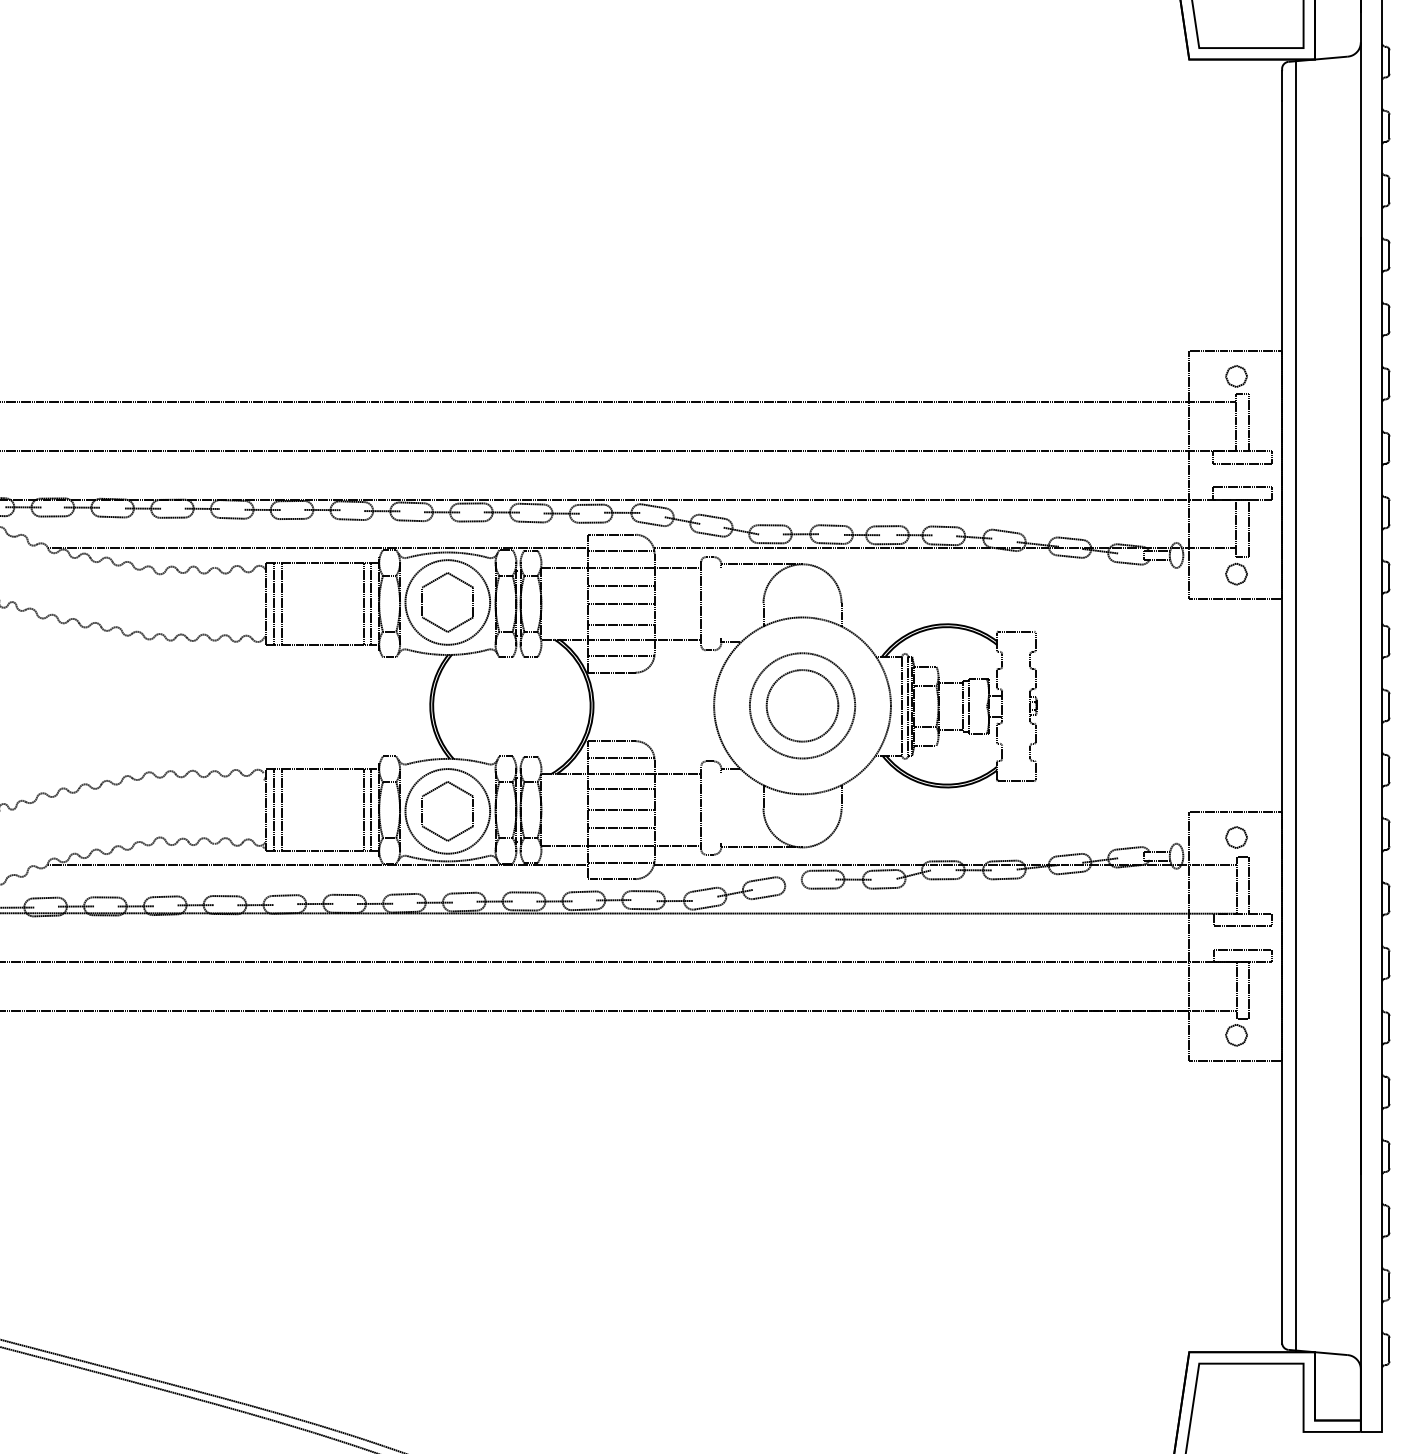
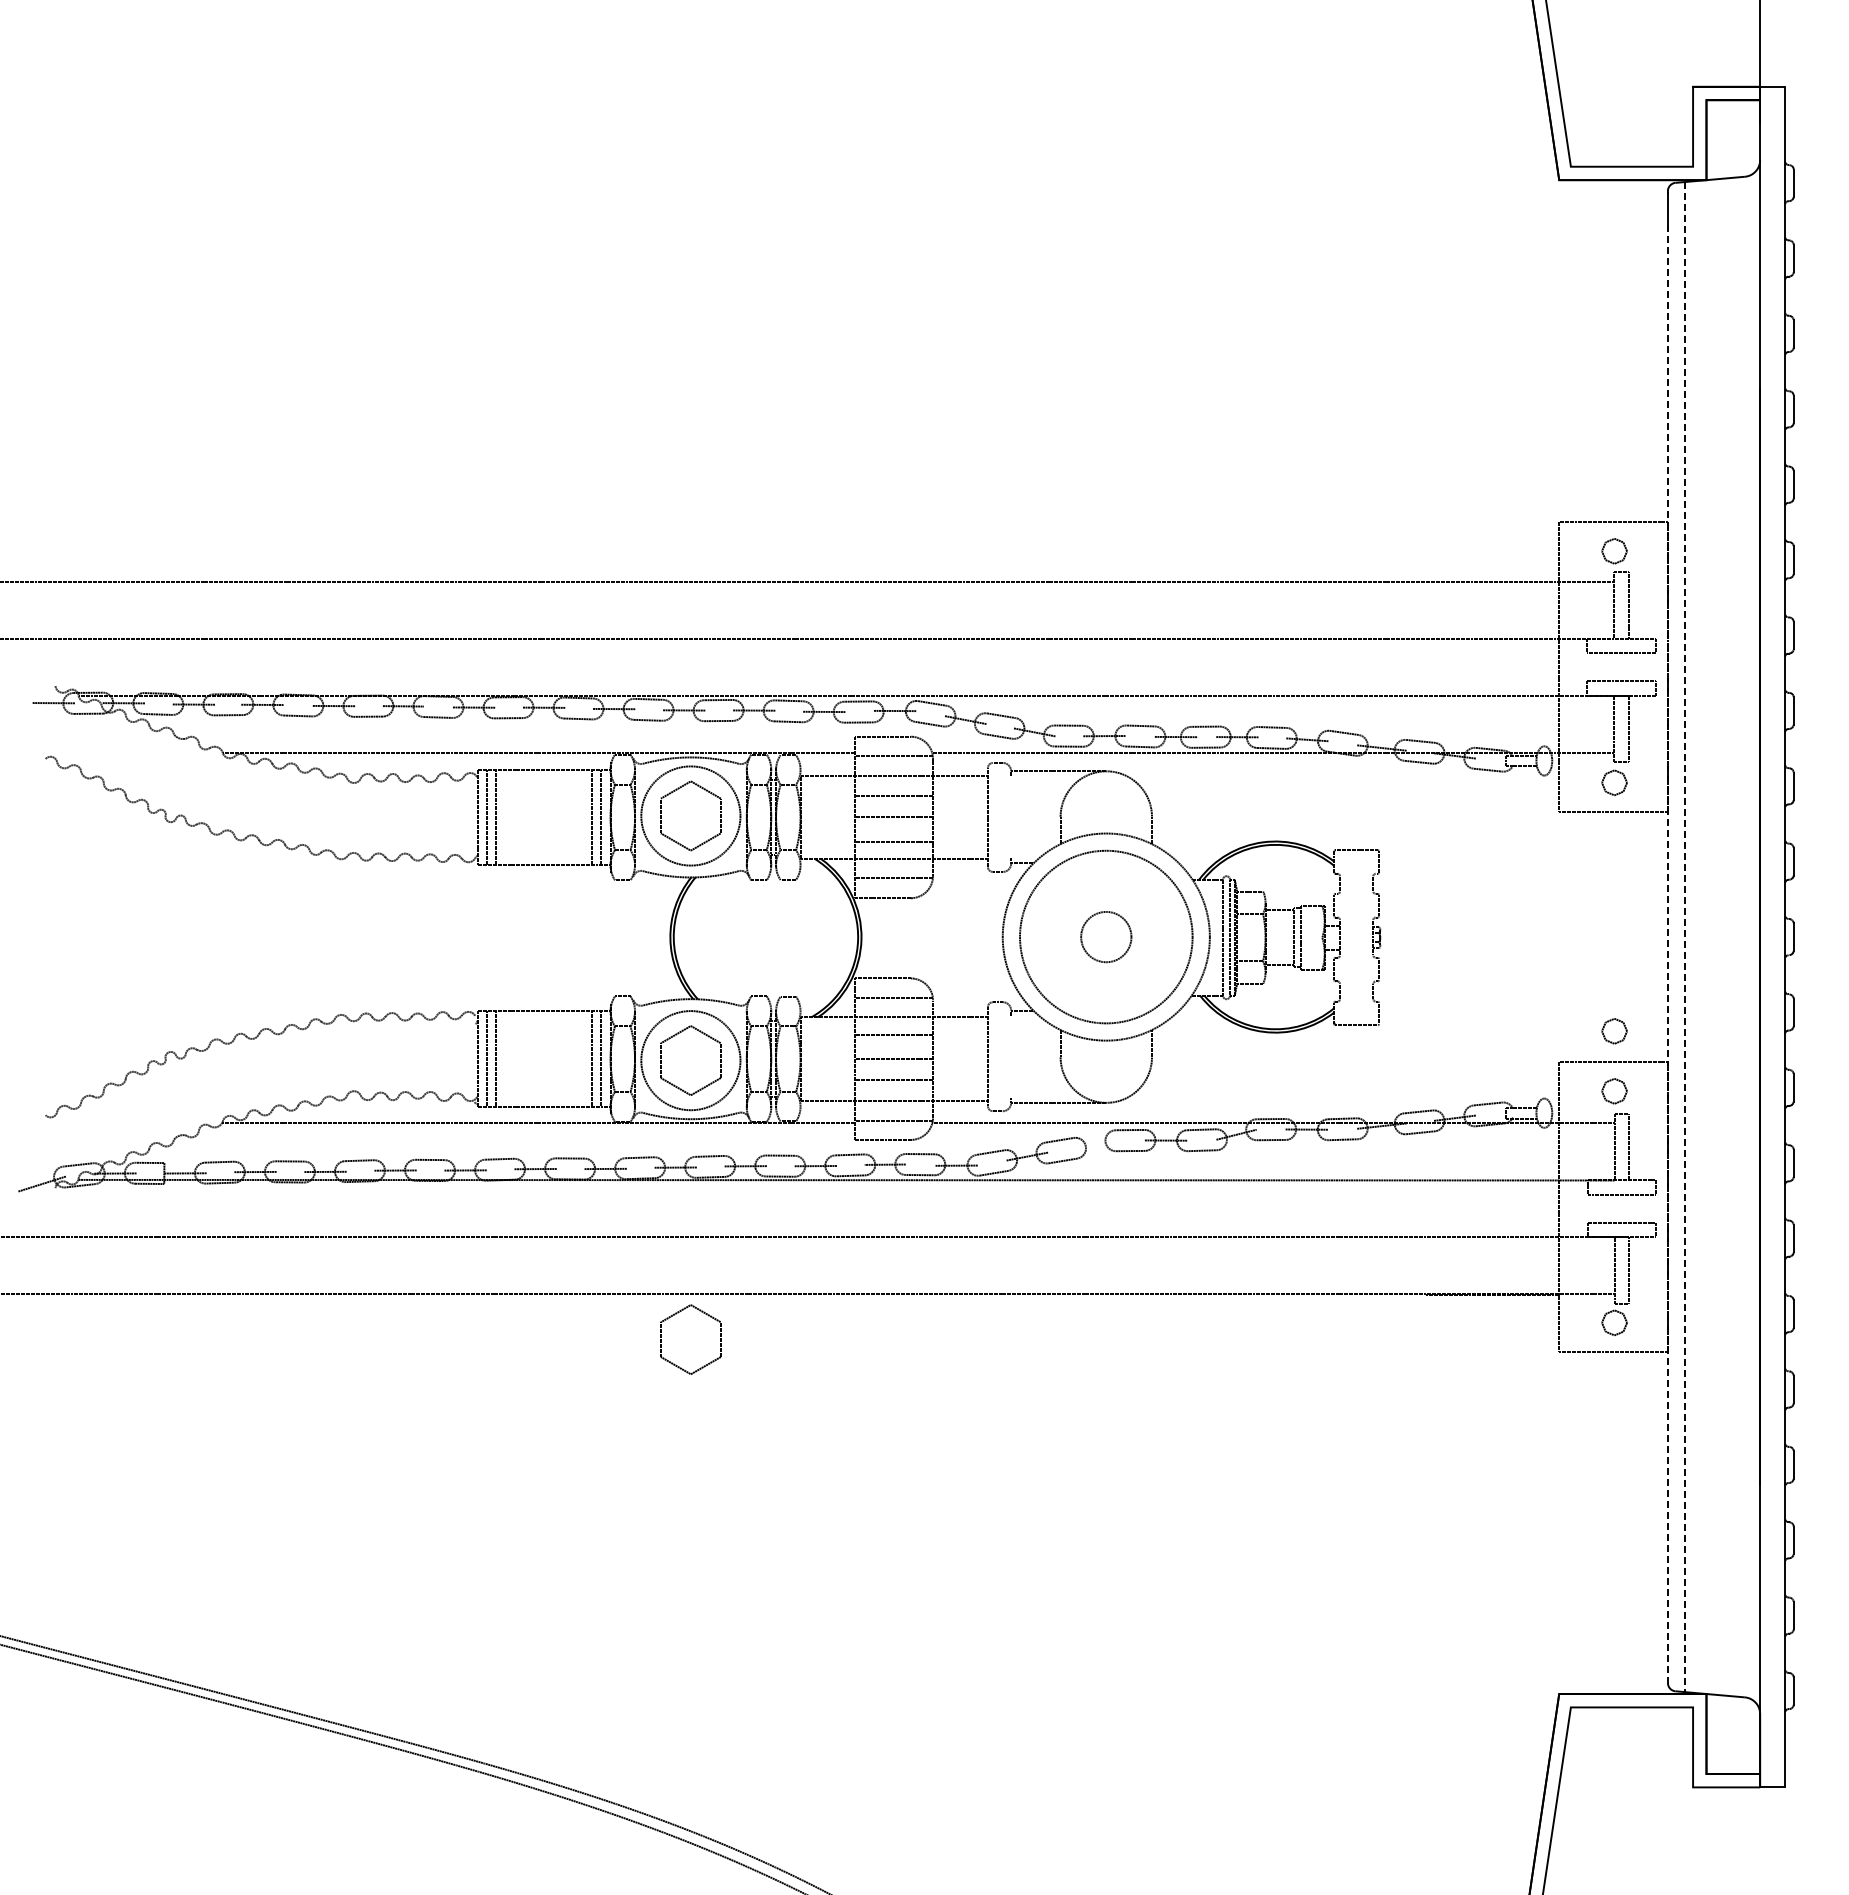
circle: (801, 705) -> (1105, 936), size x1.4
circle: (802, 706) -> (1106, 937), size x0.6
line: (1296, 706) -> (1684, 937), solid -> dashed
line: (1281, 722) -> (1667, 956), solid -> dashed
part: (1236, 786) -> (1614, 1031), added
part: (437, 1027) -> (678, 1313), added

